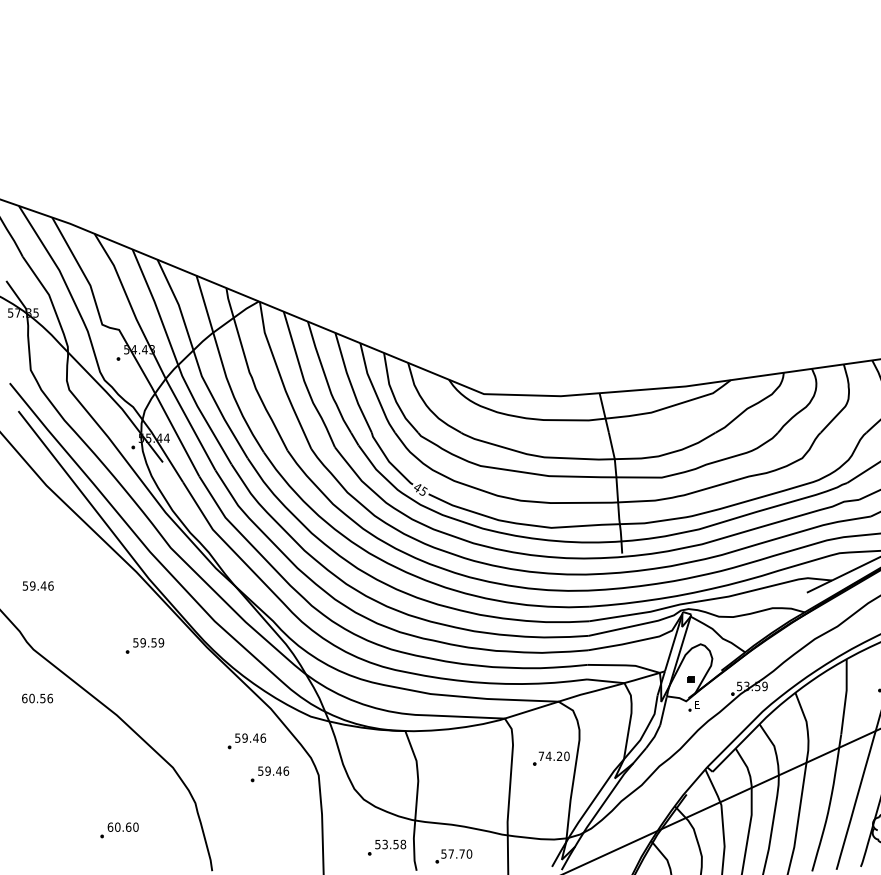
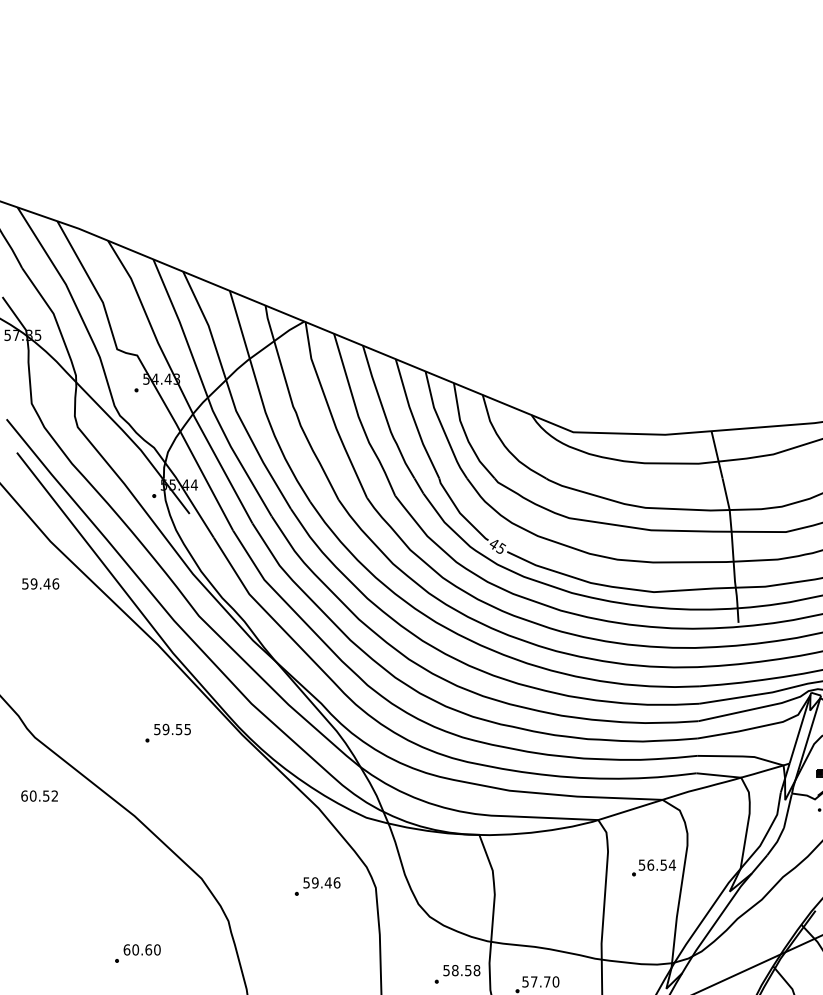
text: (37, 585) -> (39, 583), moved
text: (161, 642) -> (187, 729), 59.59 -> 59.55
text: (50, 698) -> (55, 796), 60.56 -> 60.52
part: (246, 741) -> (289, 847), removed
text: (553, 756) -> (656, 865), 74.20 -> 56.54
text: (384, 844) -> (454, 970), 53.58 -> 58.58

